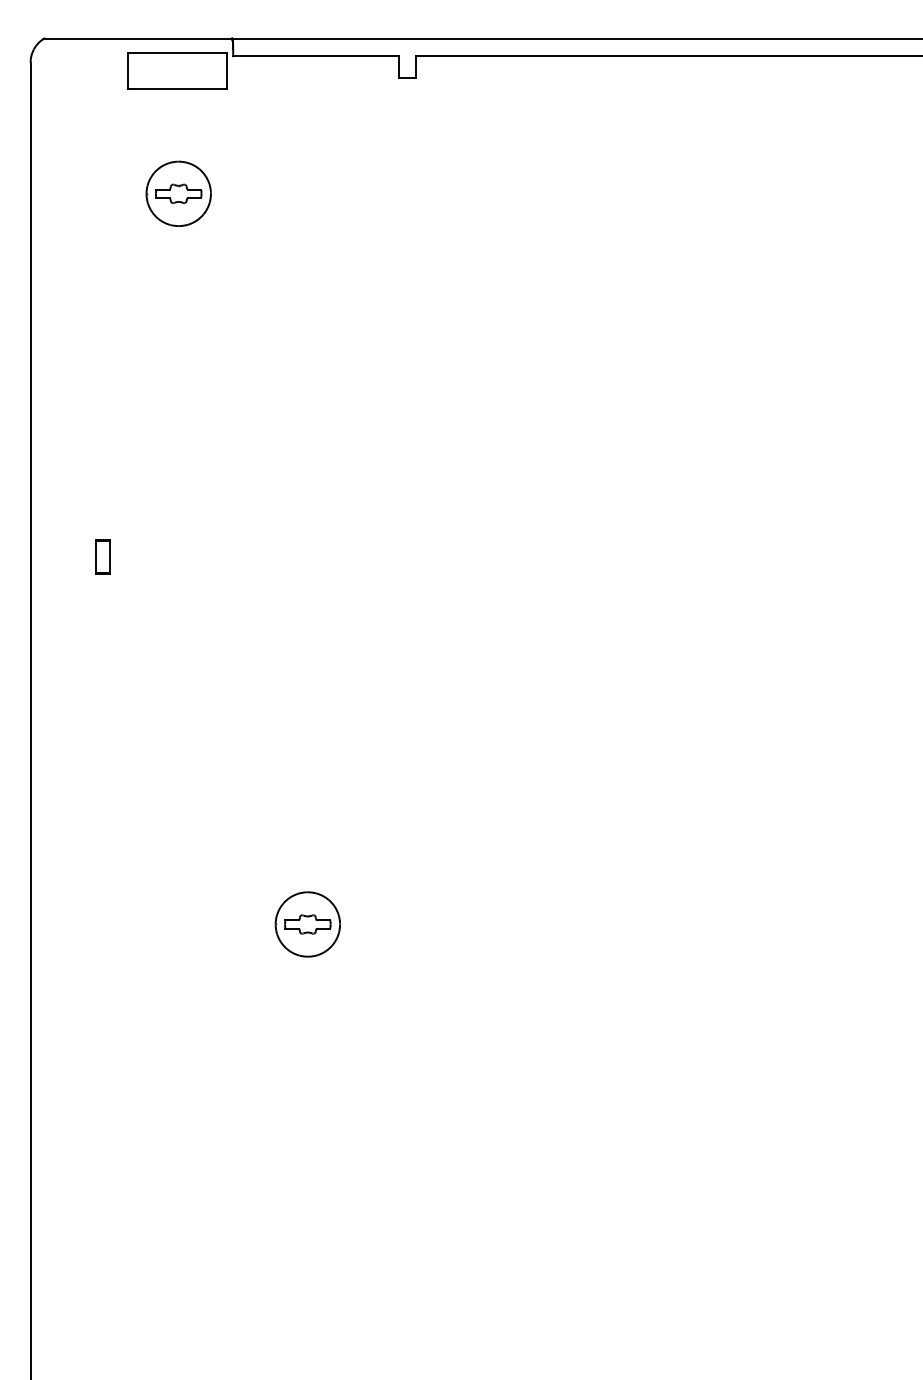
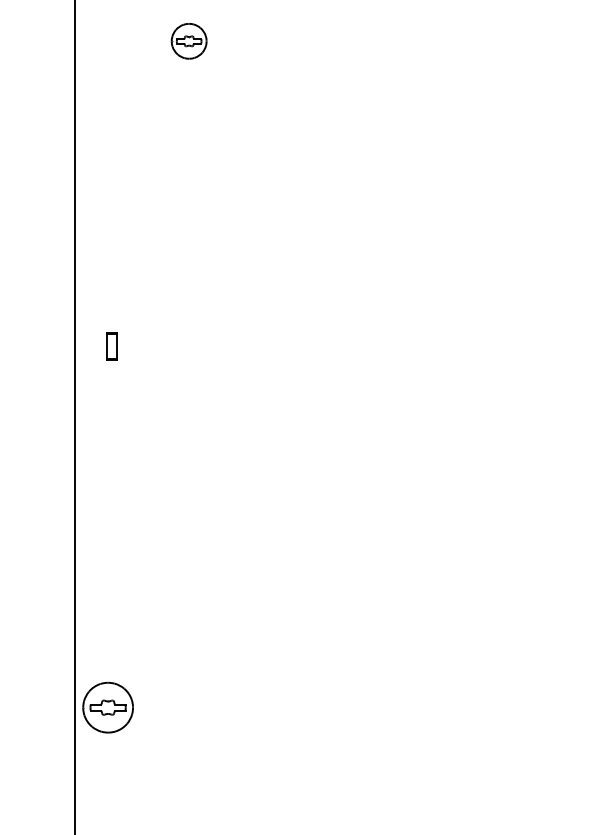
part: (178, 193) -> (189, 41), size x0.7
part: (102, 556) -> (111, 345), moved
part: (307, 924) -> (107, 707), moved

